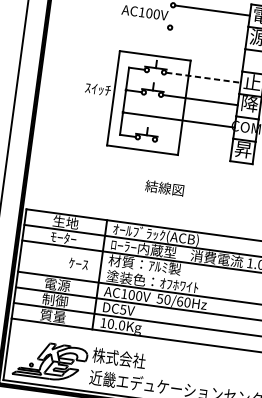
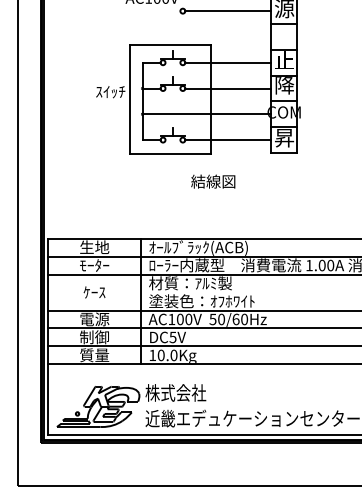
line: (209, 33) -> (228, 11), added
line: (203, 77) -> (228, 62), dashed -> solid
line: (194, 145) -> (228, 140), added
text: (164, 188) -> (213, 181), moved
text: (78, 263) -> (94, 292), moved

